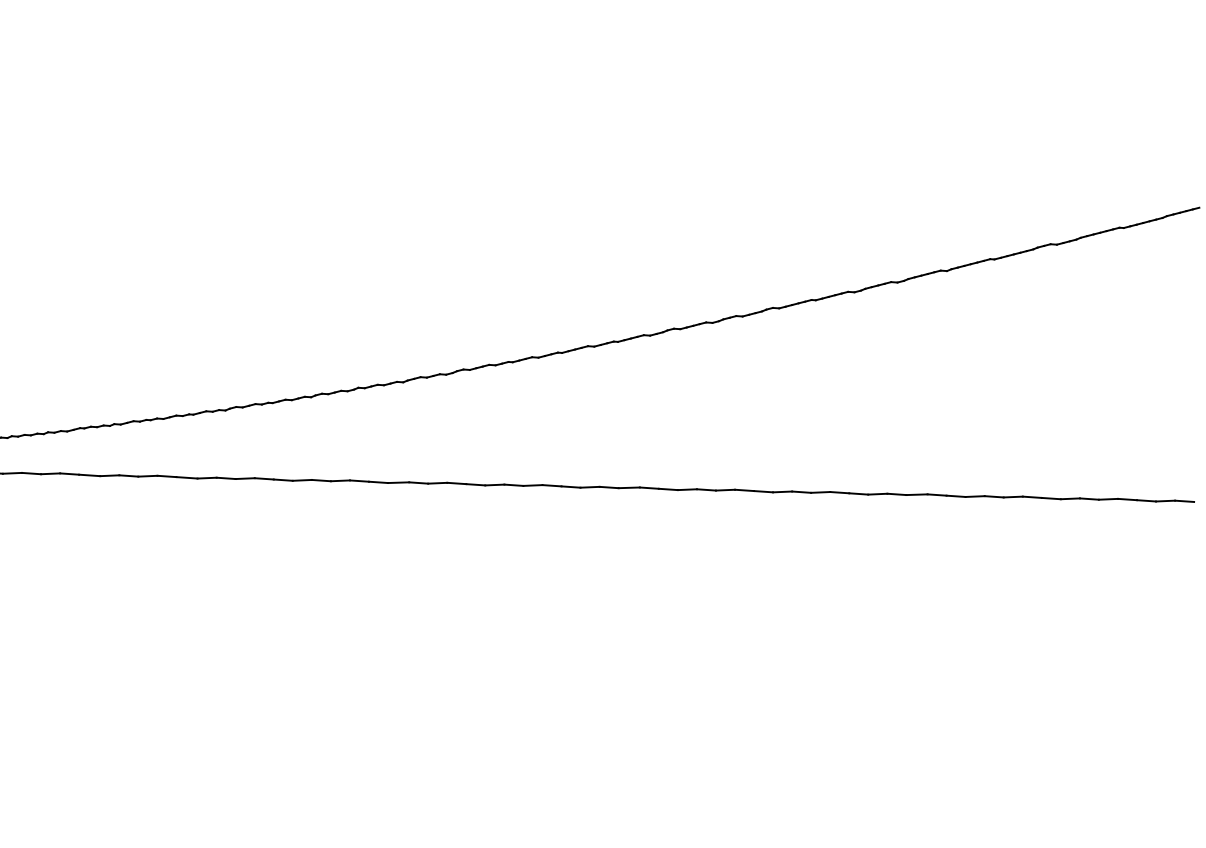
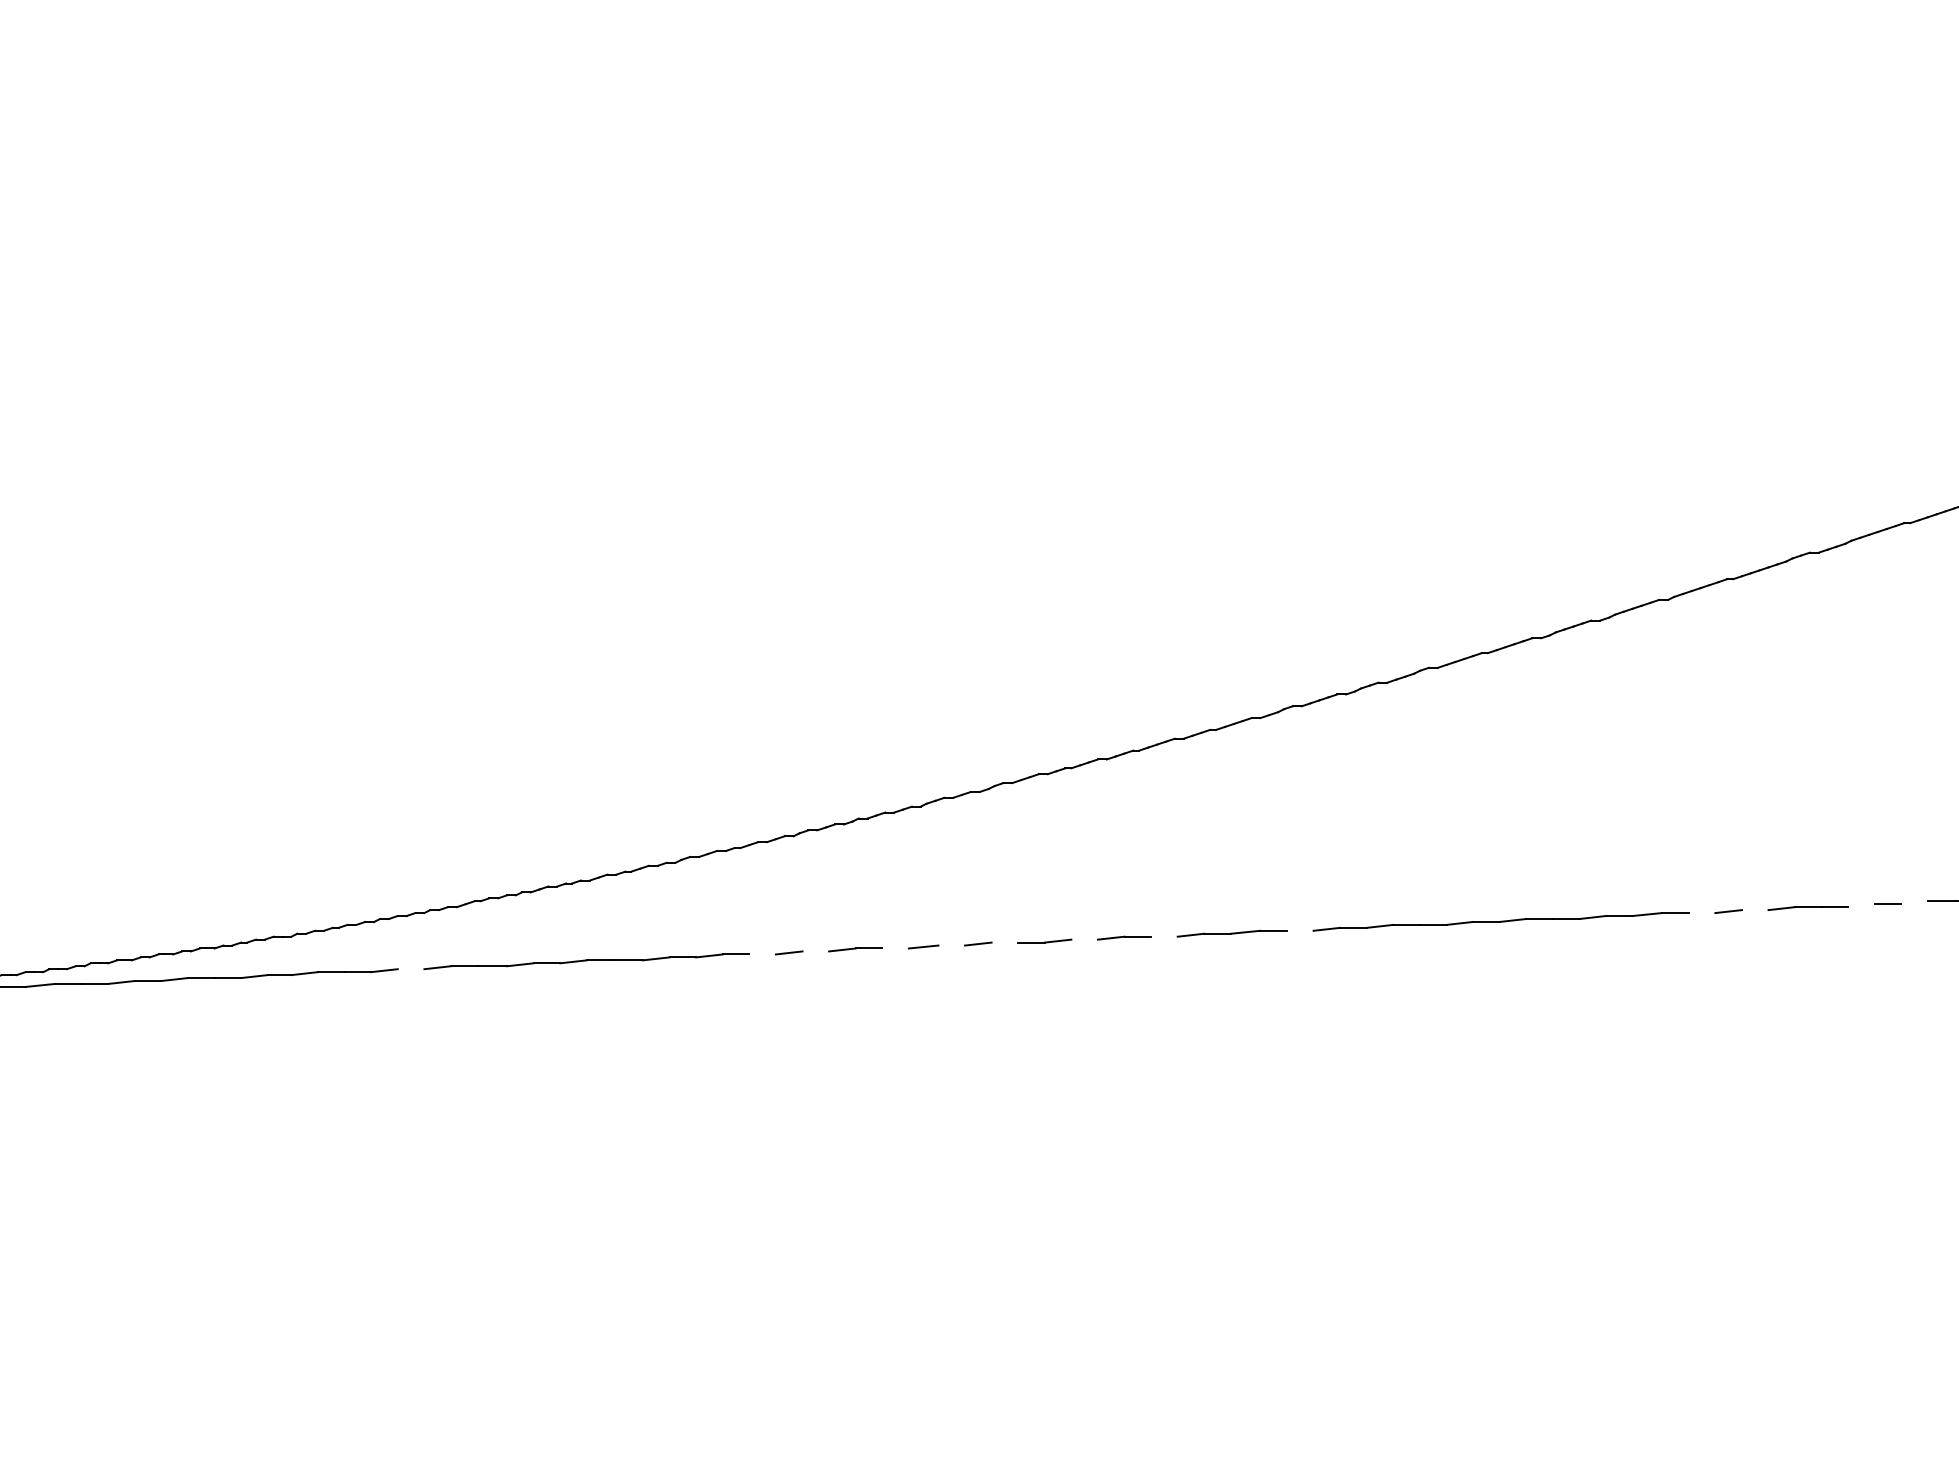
line: (31, 473) -> (410, 969), removed
line: (283, 480) -> (762, 954), removed
line: (321, 480) -> (815, 951), removed
line: (378, 482) -> (895, 948), removed
line: (418, 482) -> (951, 945), removed
line: (456, 483) -> (1004, 942), removed
line: (513, 485) -> (1084, 939), removed
line: (571, 486) -> (1164, 936), removed
line: (668, 489) -> (1300, 930), removed
line: (955, 496) -> (1701, 913), removed
line: (994, 497) -> (1755, 910), removed
line: (1070, 498) -> (1861, 905), removed
line: (1108, 499) -> (1914, 902), removed

